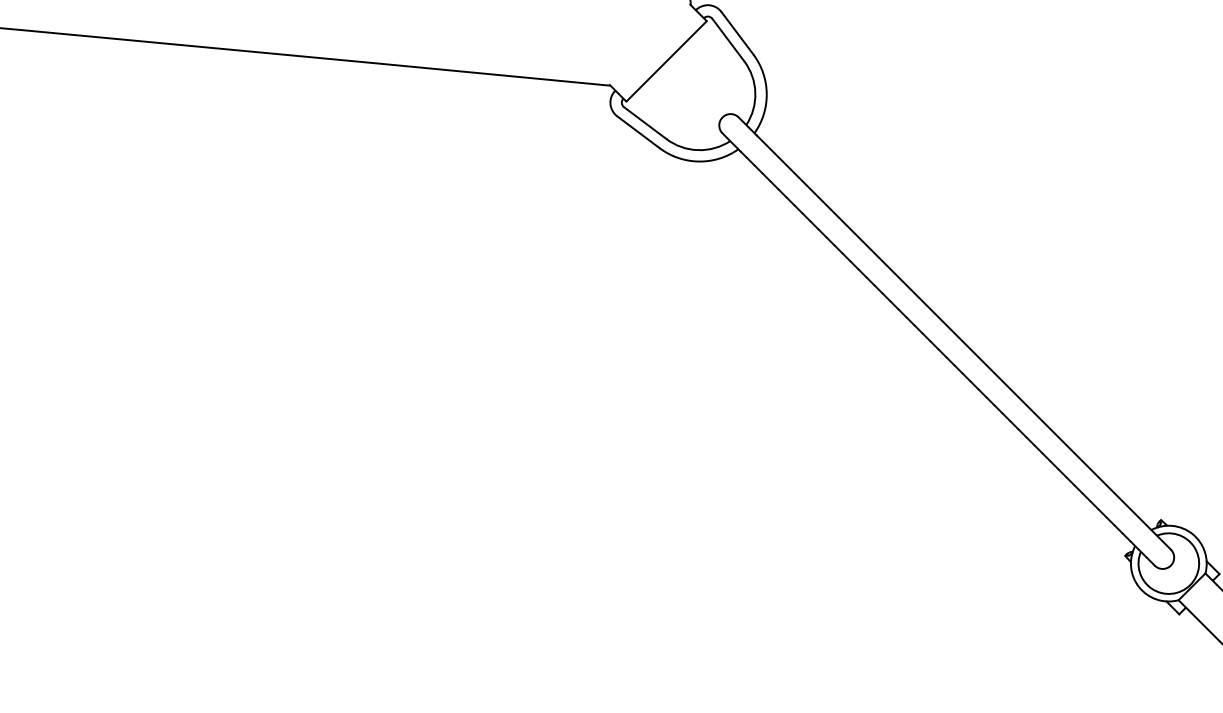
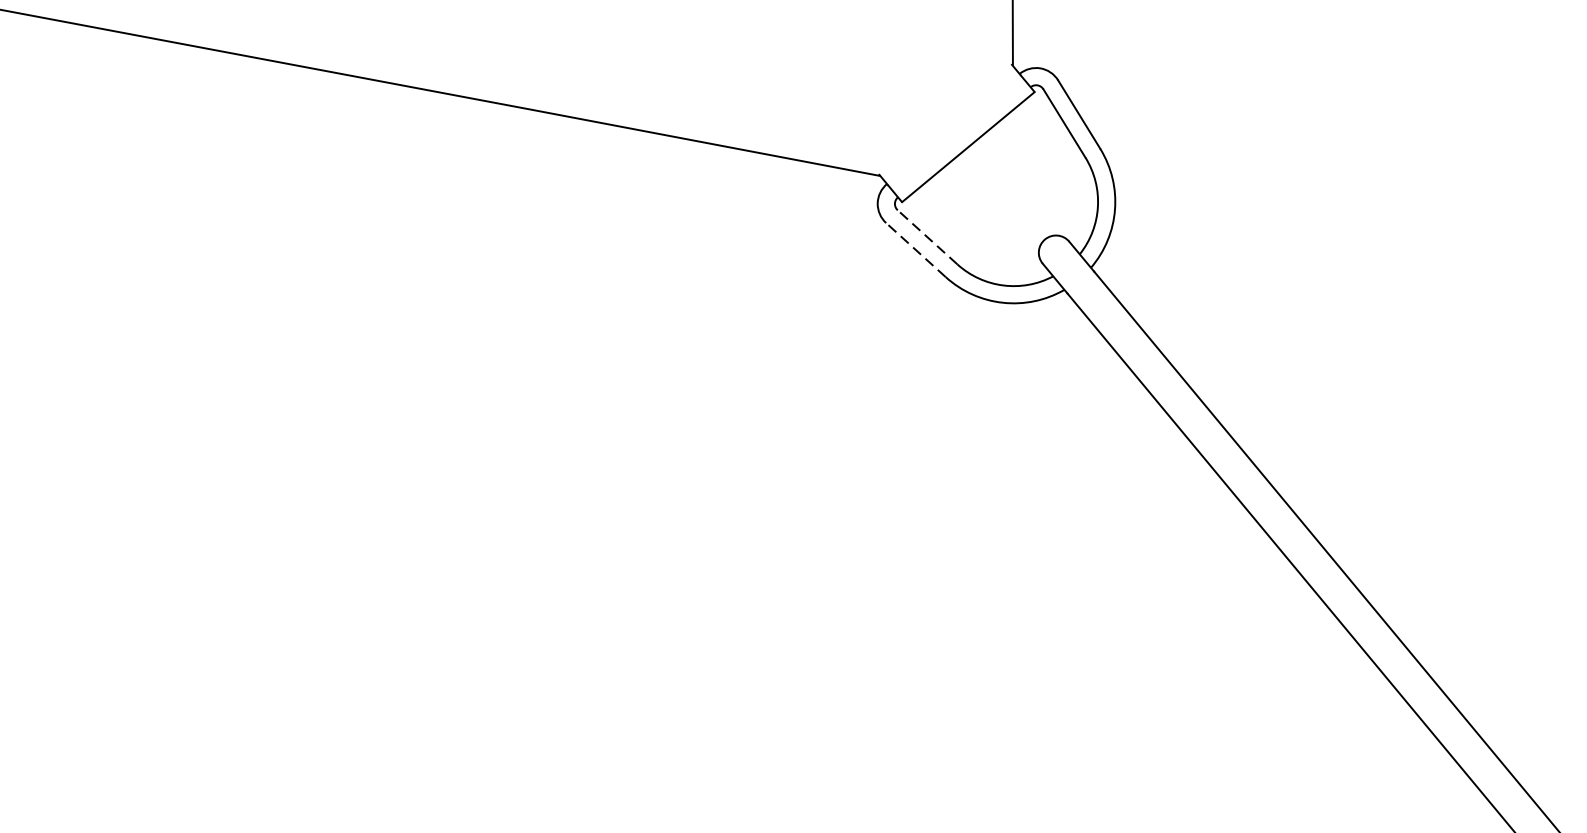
line: (645, 123) -> (927, 237), solid -> dashed
line: (638, 132) -> (916, 250), solid -> dashed

